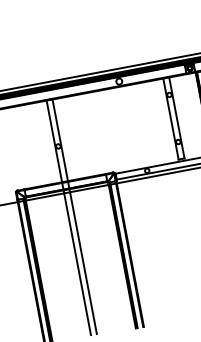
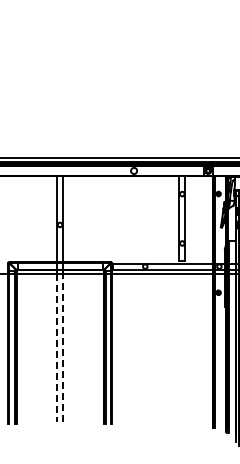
line: (83, 262) -> (63, 347), solid -> dashed
line: (77, 264) -> (56, 348), solid -> dashed

